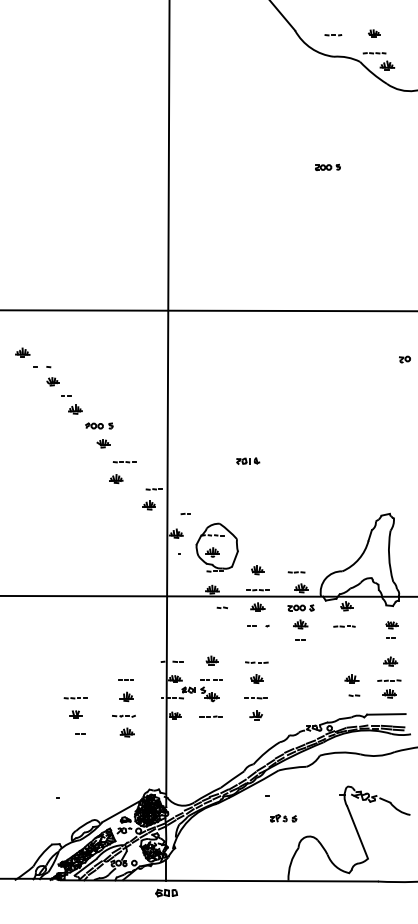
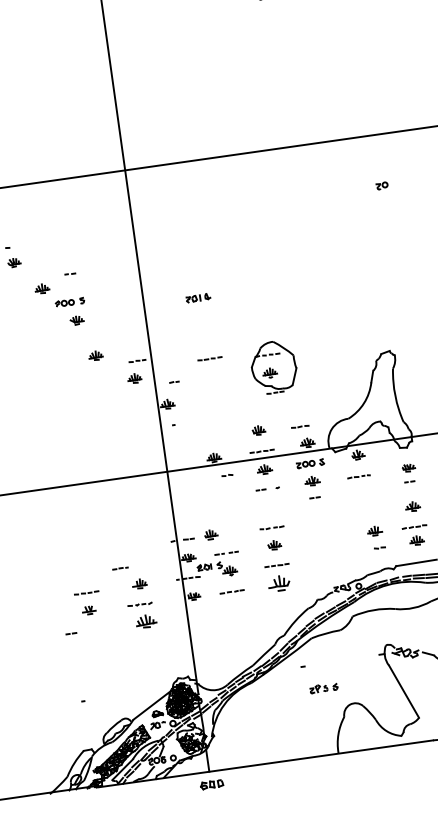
part: (66, 395) -> (70, 273), moved
part: (248, 460) -> (198, 297), moved
line: (123, 462) -> (208, 359), moved
part: (216, 547) -> (273, 367), moved
part: (211, 660) -> (210, 534), moved
line: (125, 679) -> (120, 568), moved
part: (255, 715) -> (278, 583), size x1.6
part: (126, 732) -> (145, 621), size x1.4
part: (80, 733) -> (71, 633), moved

